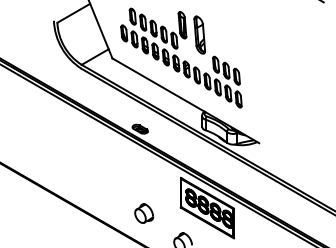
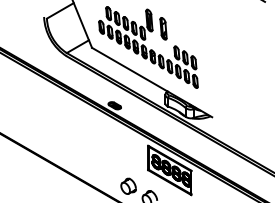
part: (199, 35) -> (163, 29), size x0.71
part: (144, 213) -> (128, 186), moved

